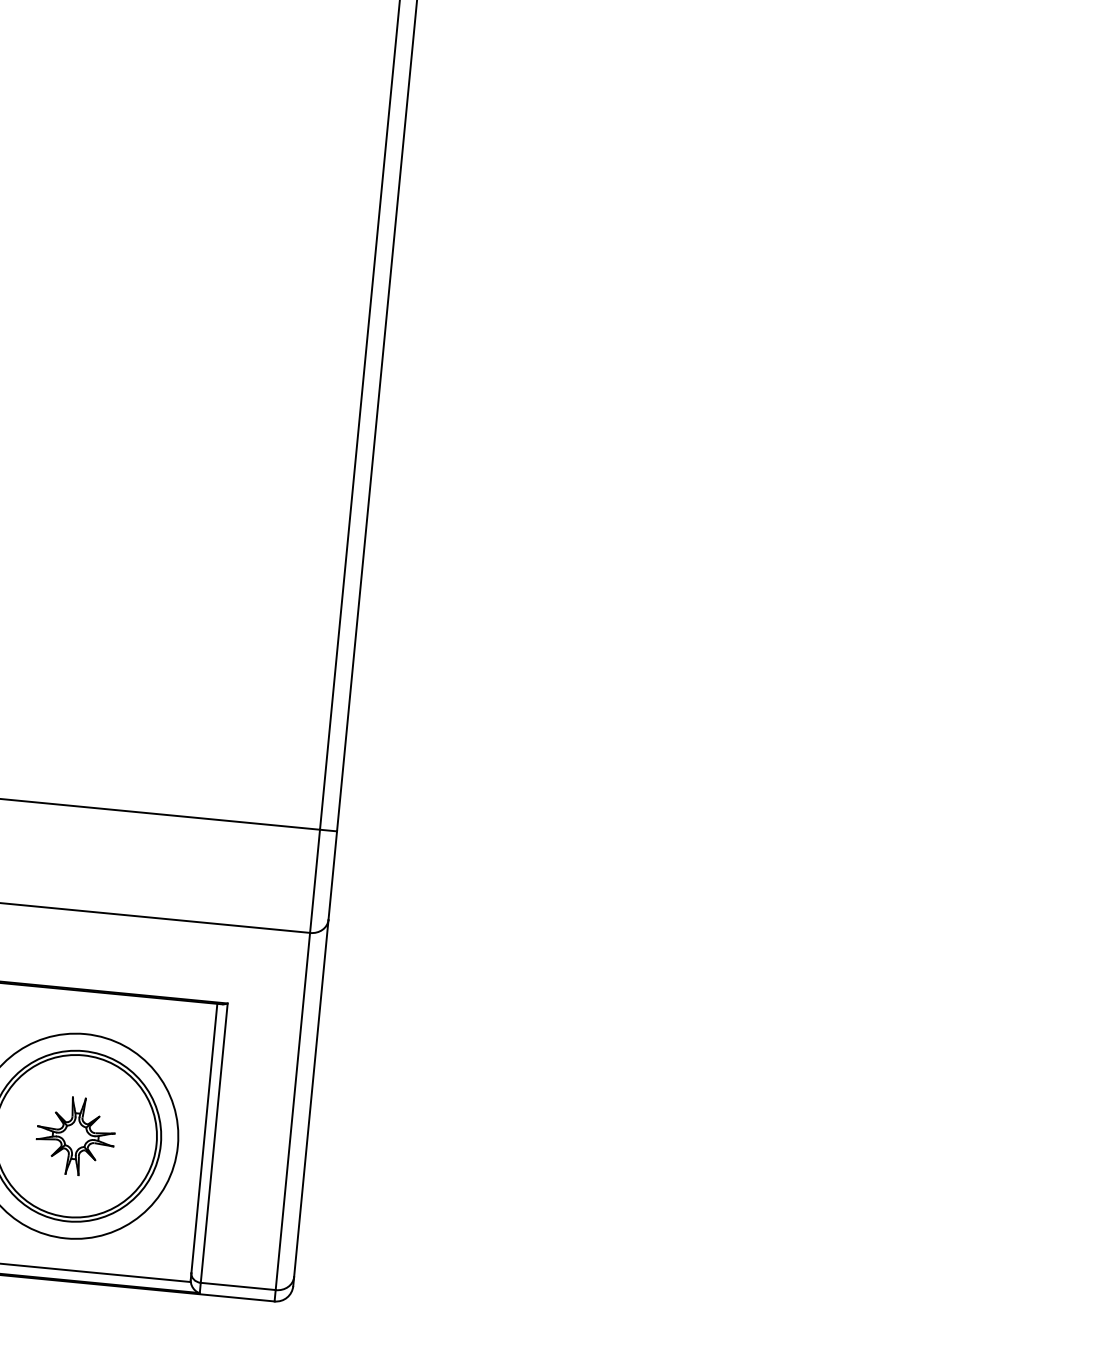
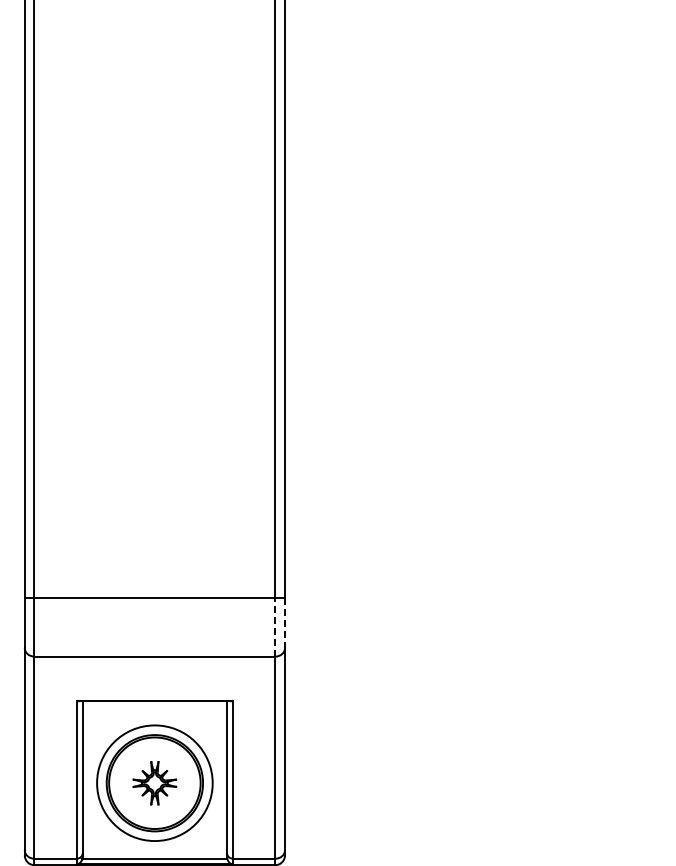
line: (331, 876) -> (284, 623), solid -> dashed
line: (315, 879) -> (275, 626), solid -> dashed

